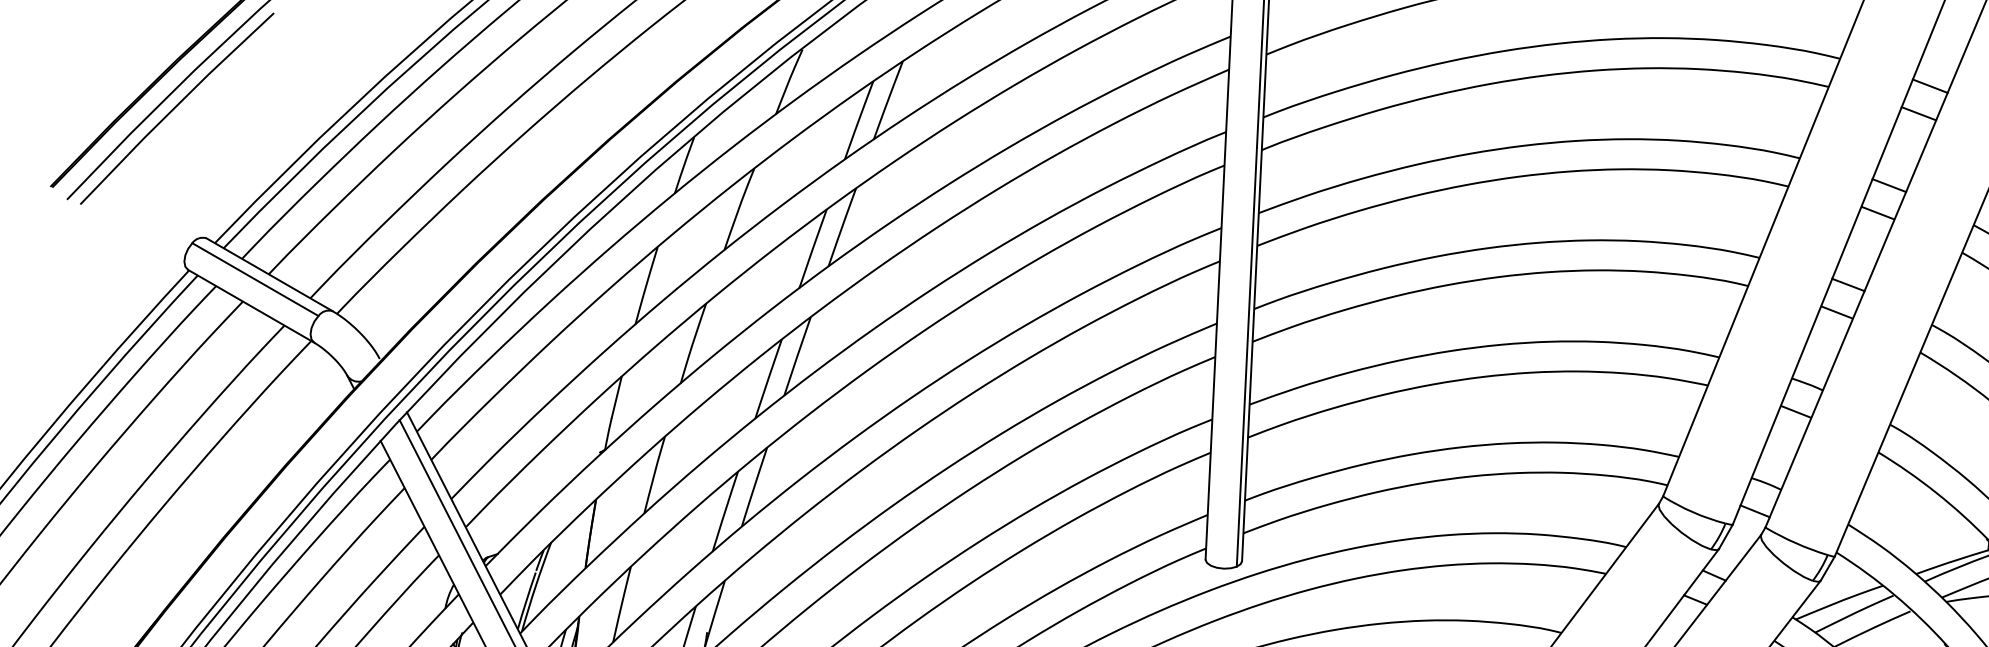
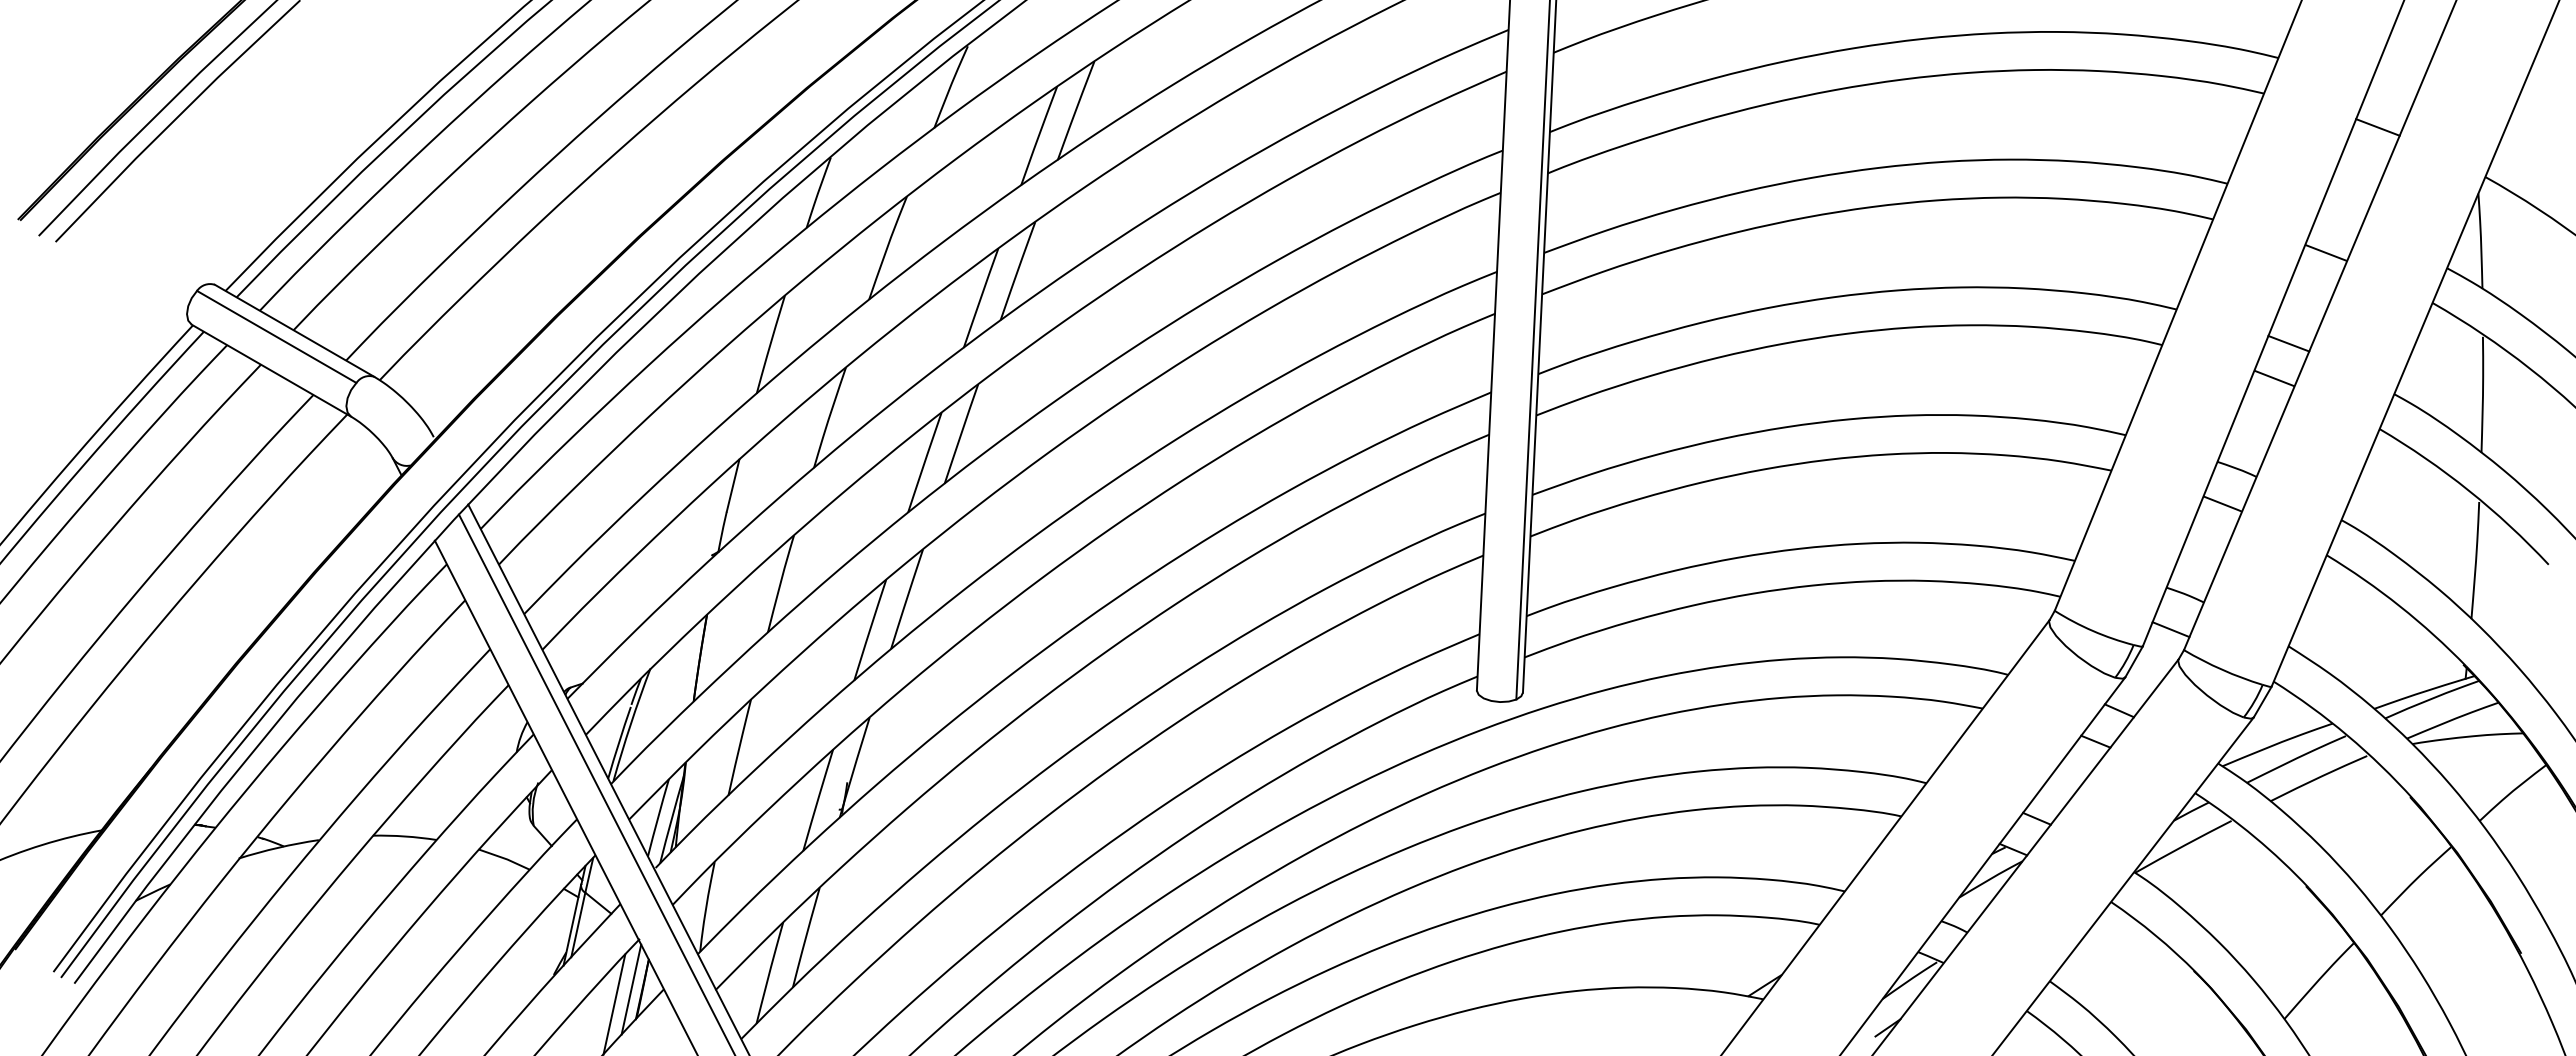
line: (1930, 86) -> (2392, 92), removed
line: (1889, 185) -> (2340, 218), removed

